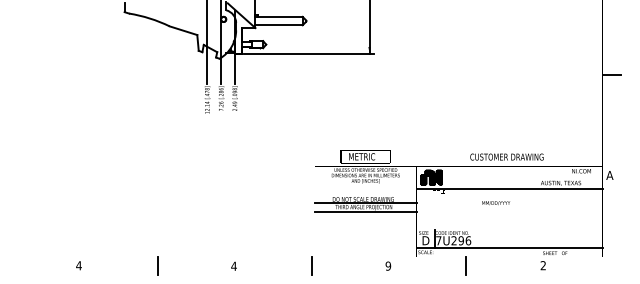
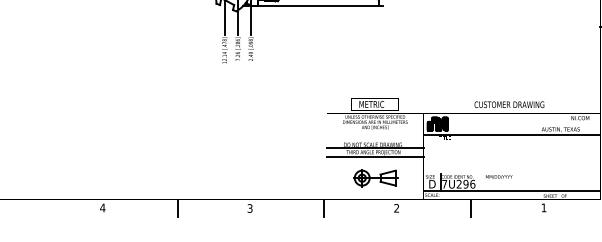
text: (496, 203) -> (499, 177), moved
part: (366, 234) -> (375, 178), added
text: (233, 265) -> (249, 207), 4 -> 3
text: (388, 265) -> (396, 207), 9 -> 2
text: (542, 265) -> (543, 207), 2 -> 1

